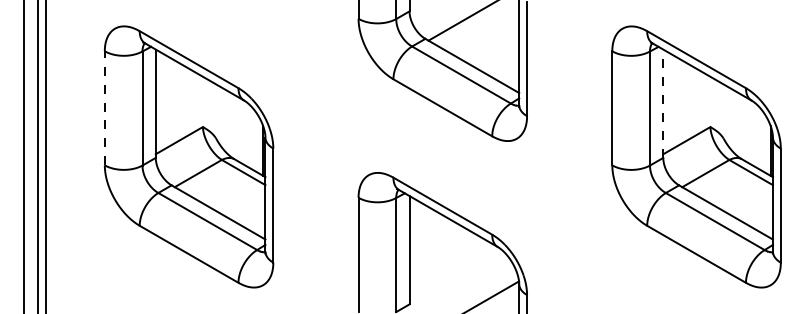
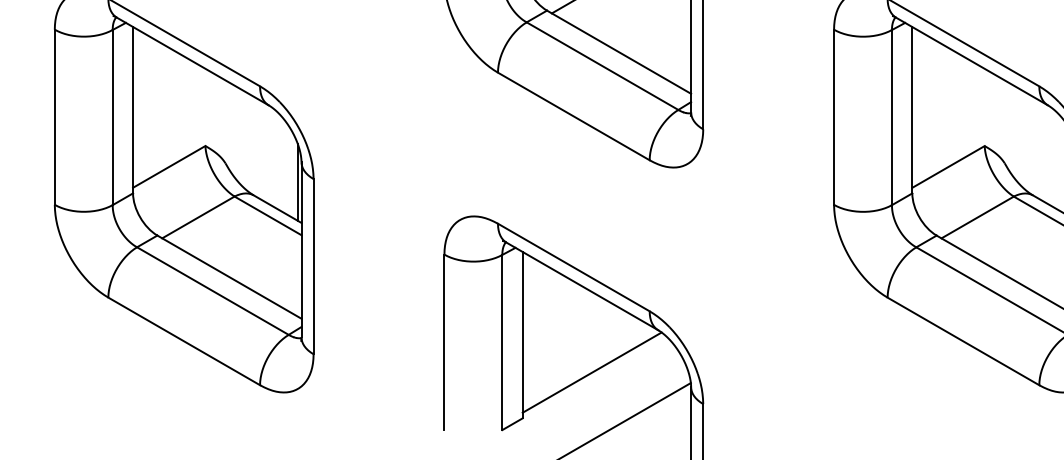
line: (663, 103) -> (912, 109), dashed -> solid
line: (104, 107) -> (54, 116), dashed -> solid
line: (454, 274) -> (591, 372), added

